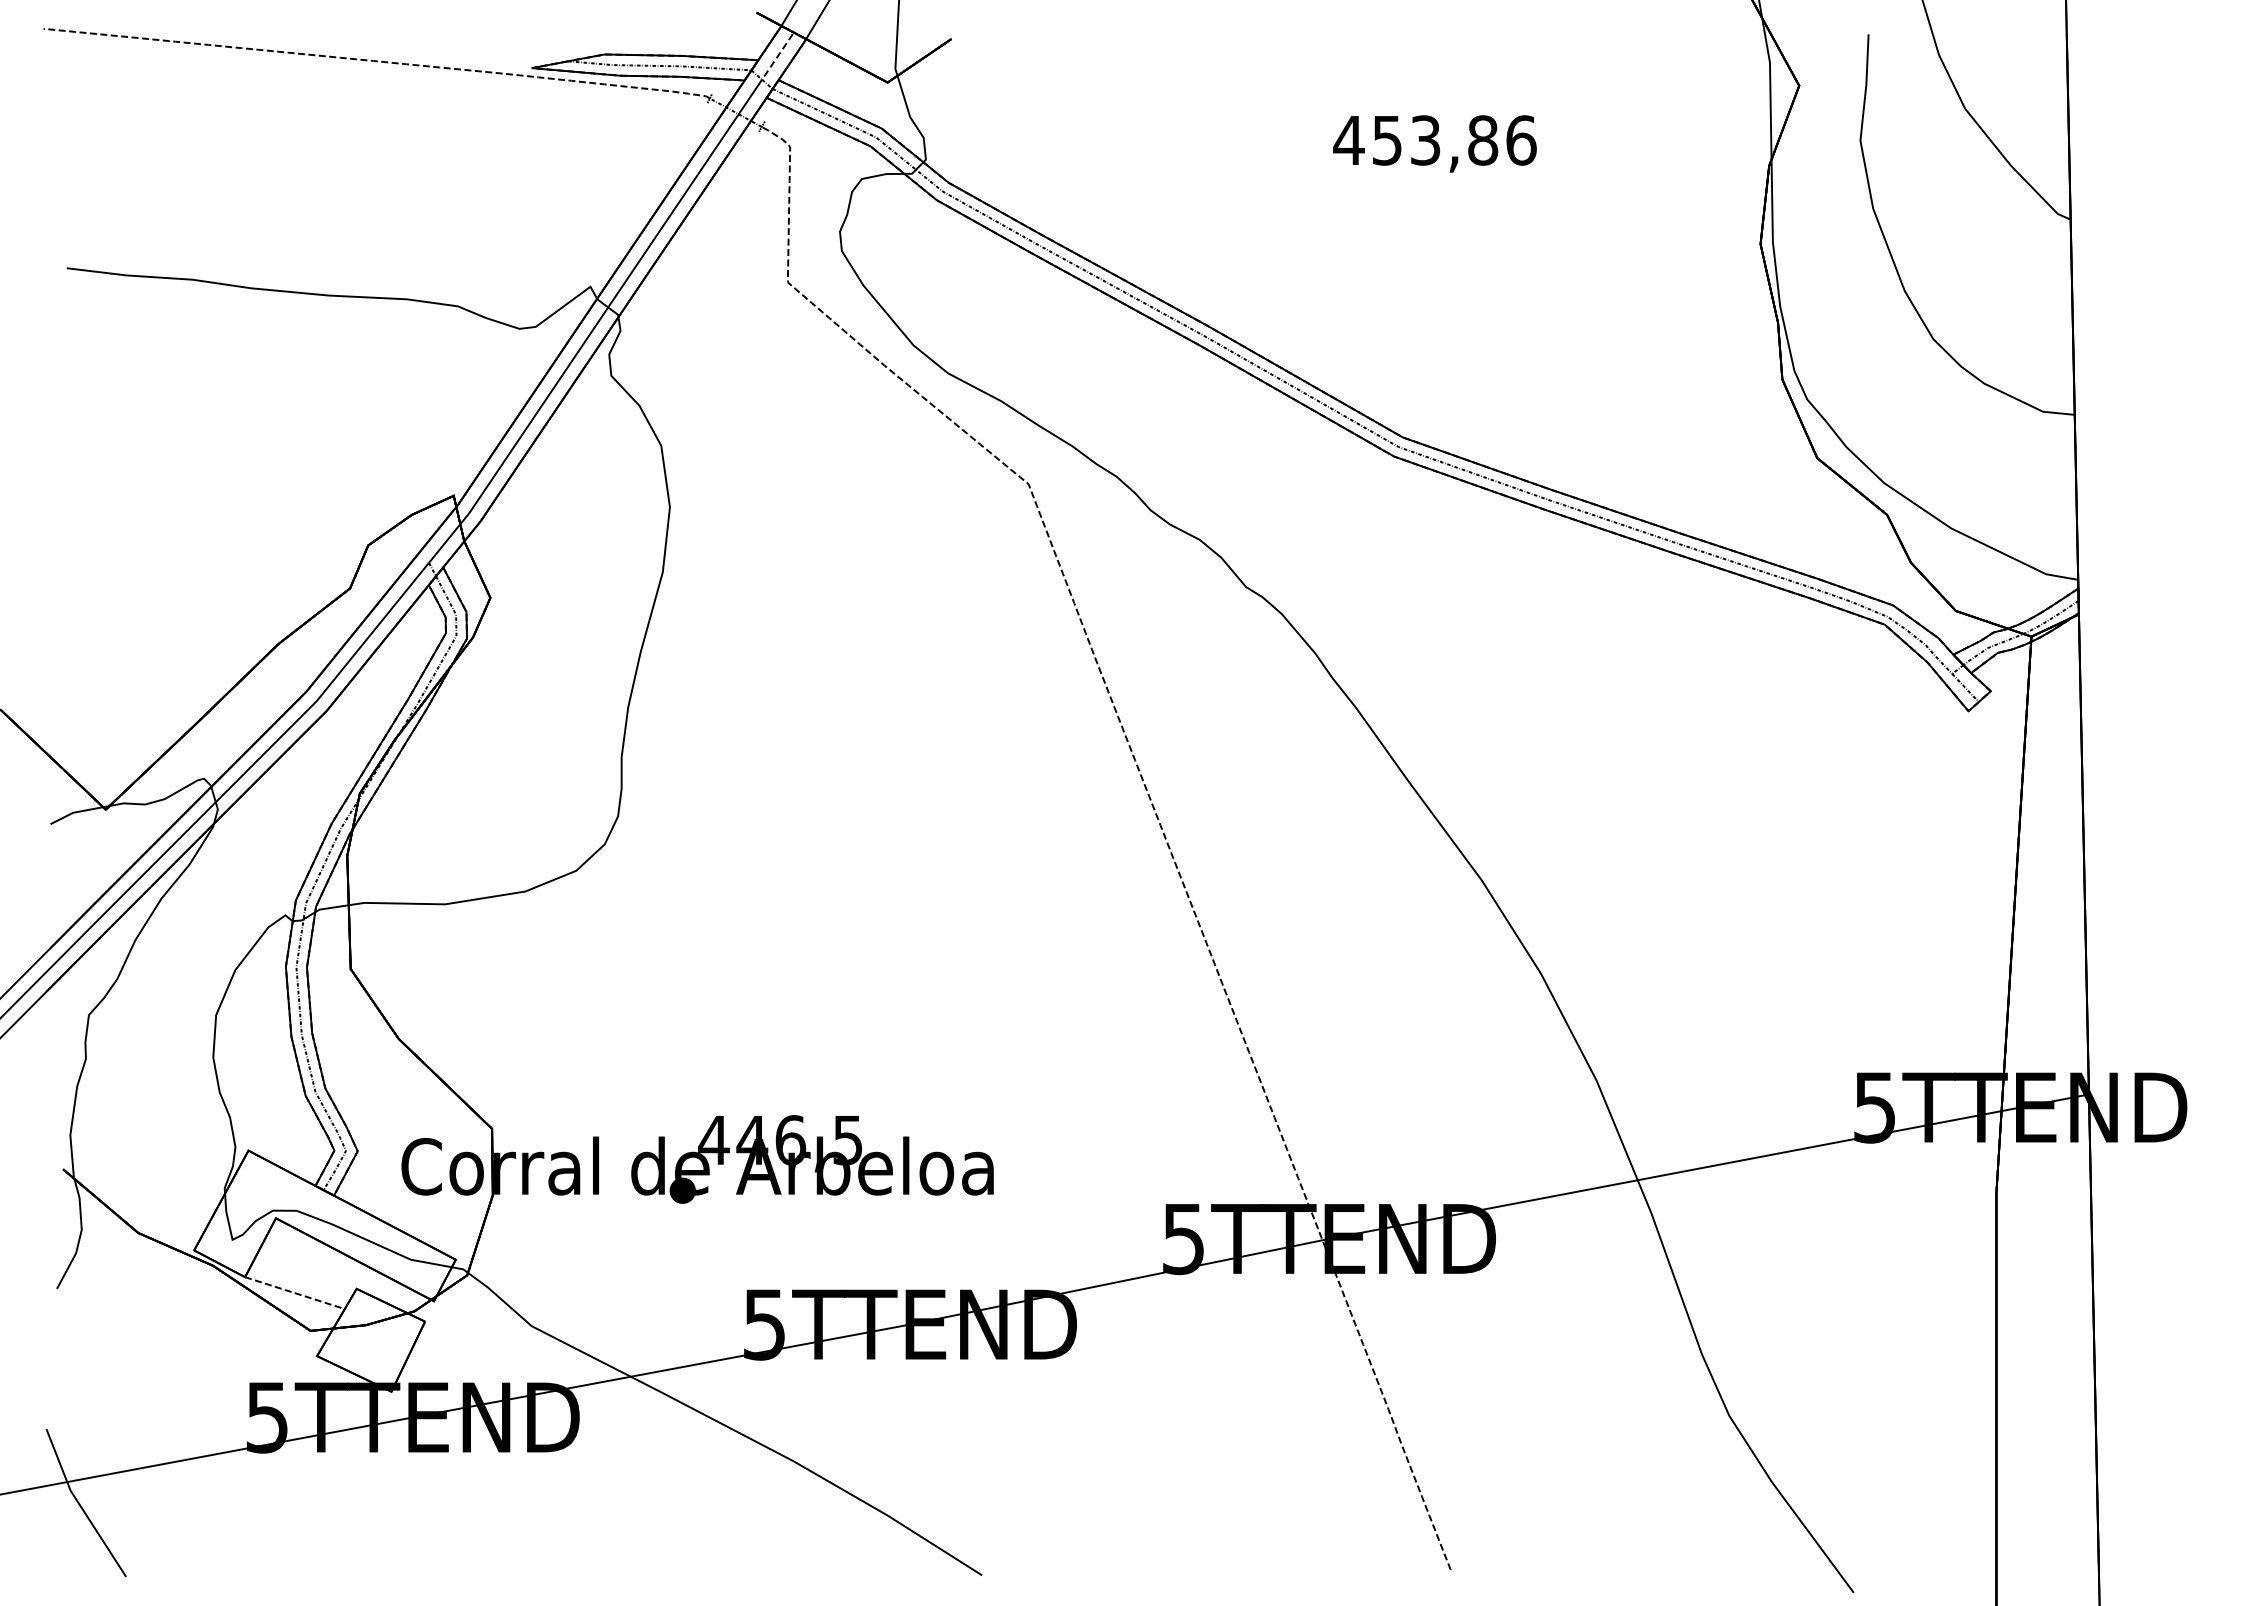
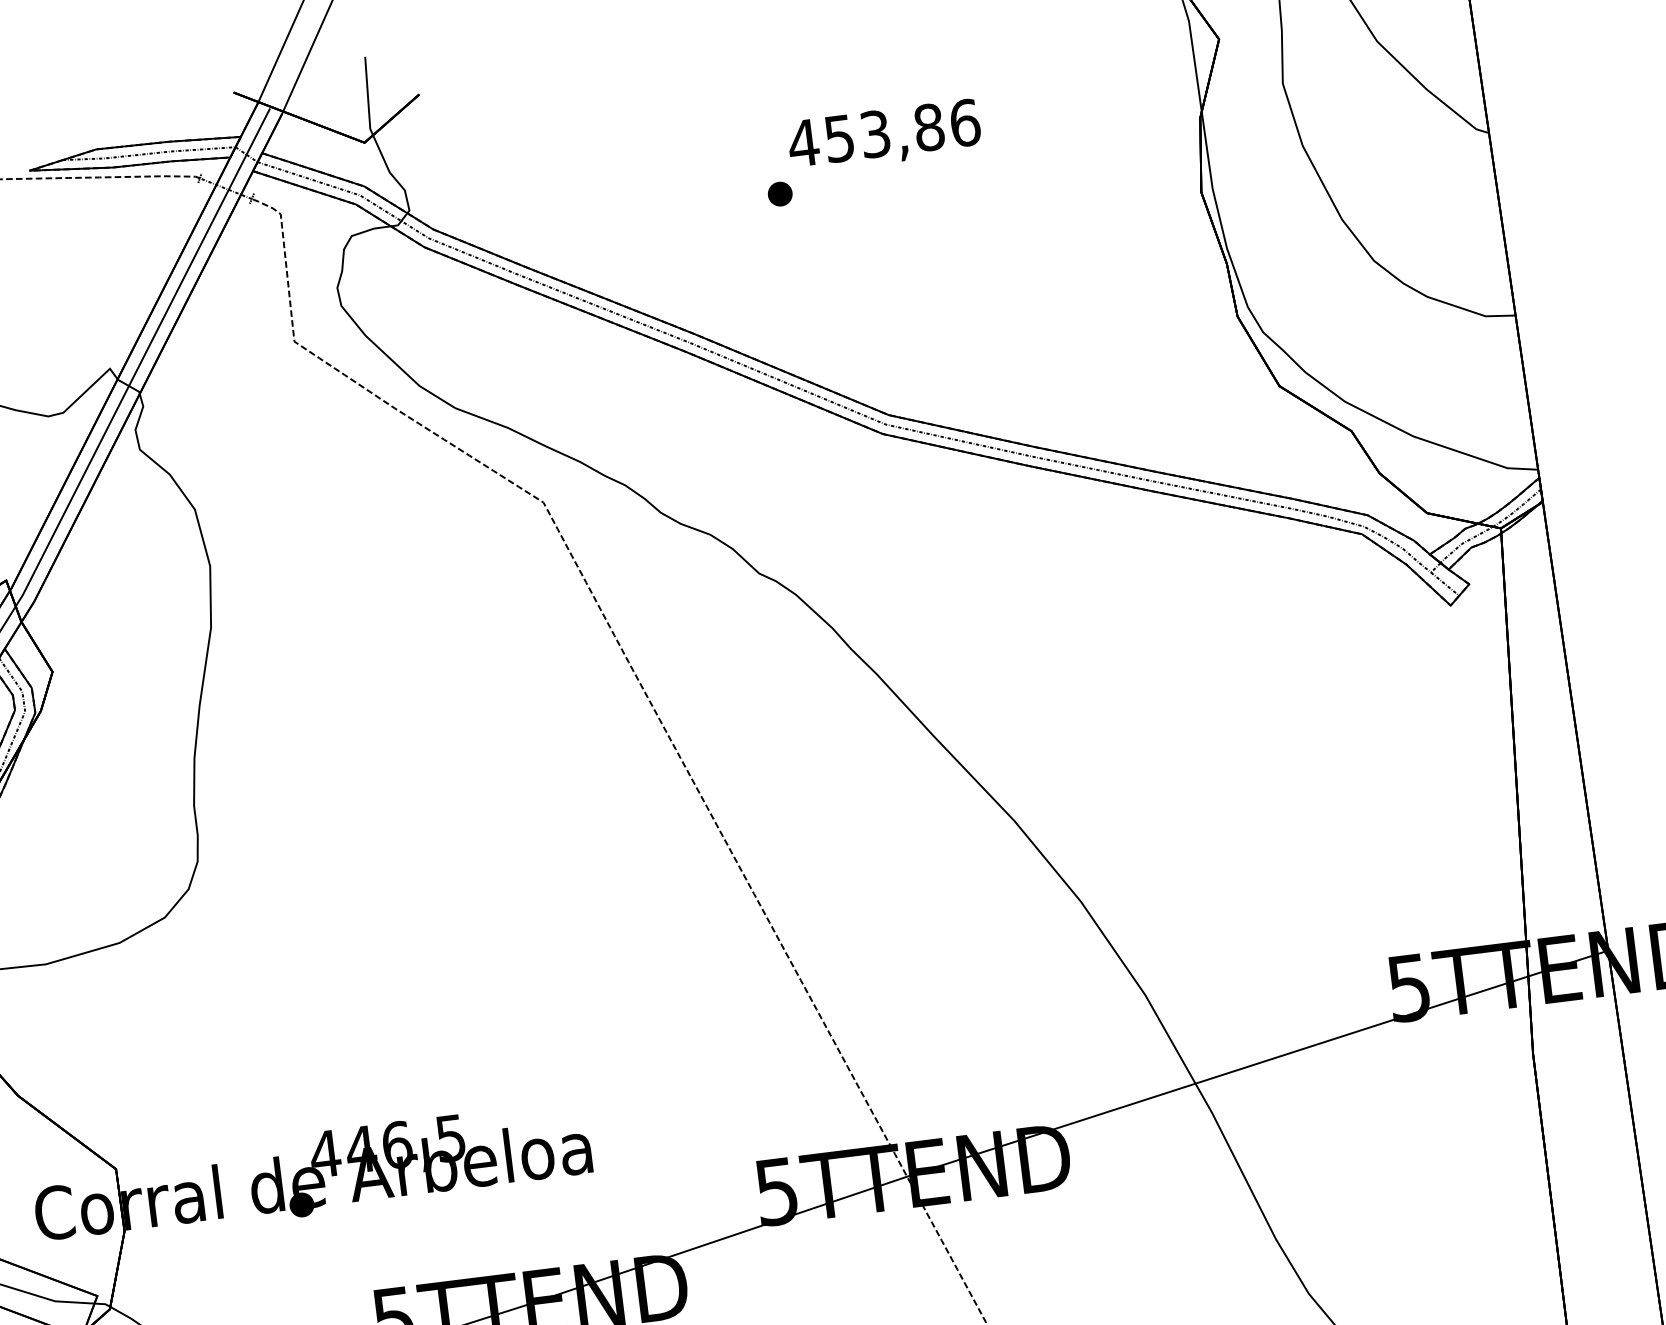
line: (777, 57) -> (258, 132), dashed -> solid
part: (1317, 191) -> (780, 194), added

